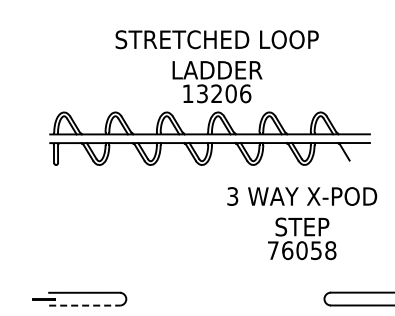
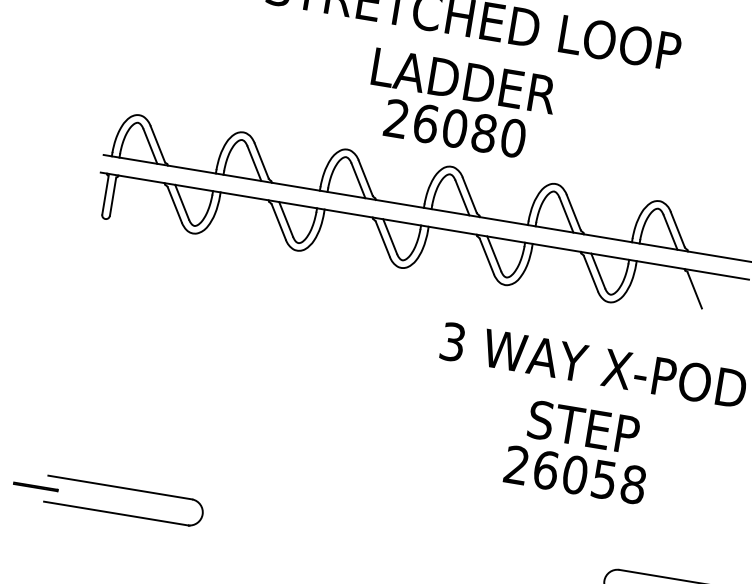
text: (216, 93) -> (454, 127), 13206 -> 26080
text: (272, 250) -> (515, 464), 76058 -> 26058
line: (85, 305) -> (117, 513), dashed -> solid

